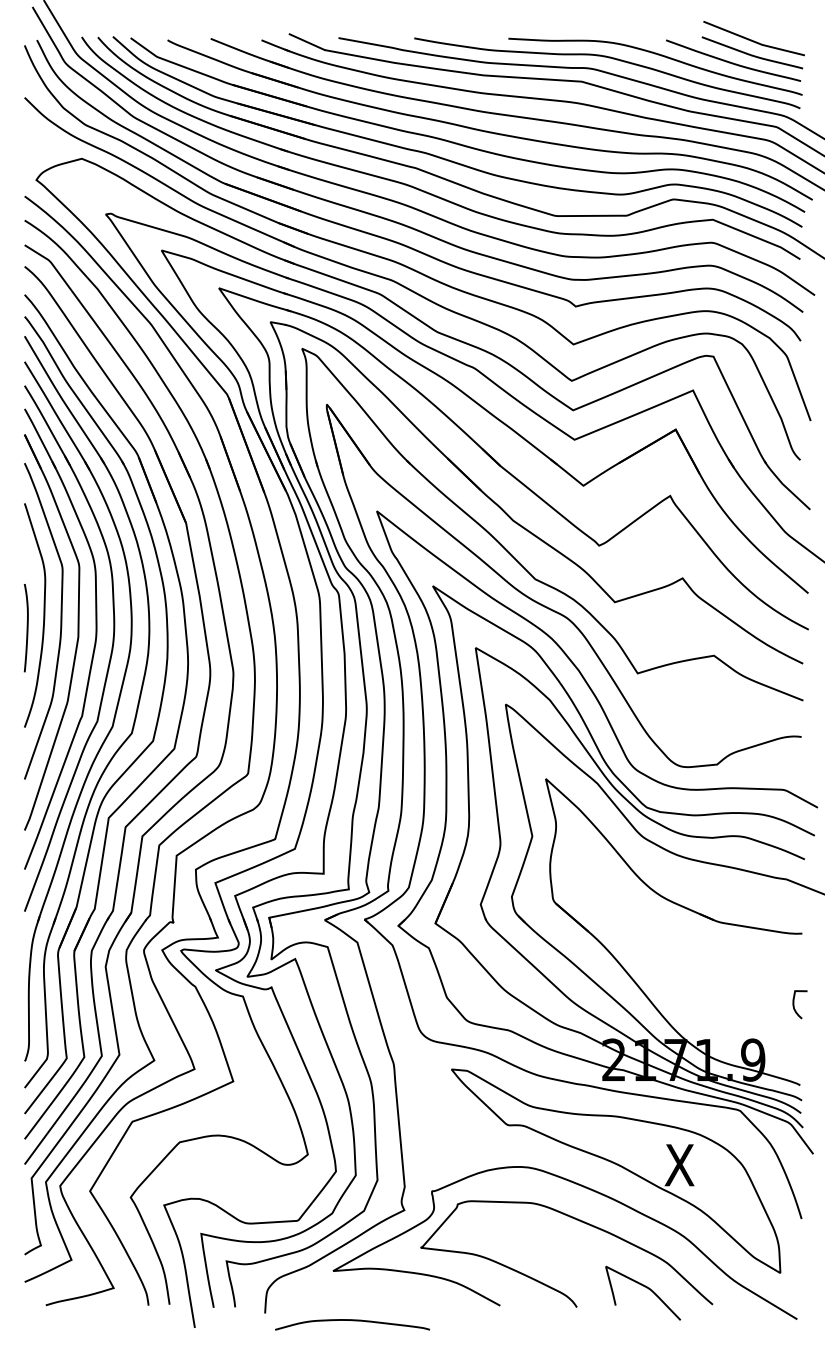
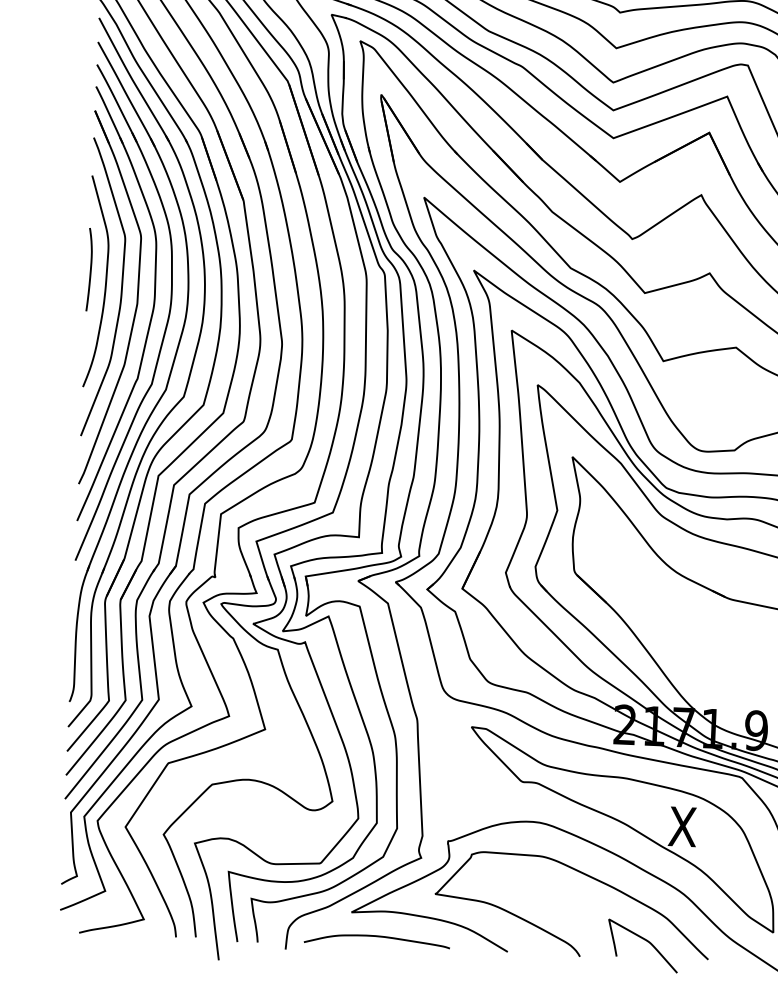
curve: (26, 628) -> (89, 270), moved
curve: (352, 1321) -> (377, 937), moved

